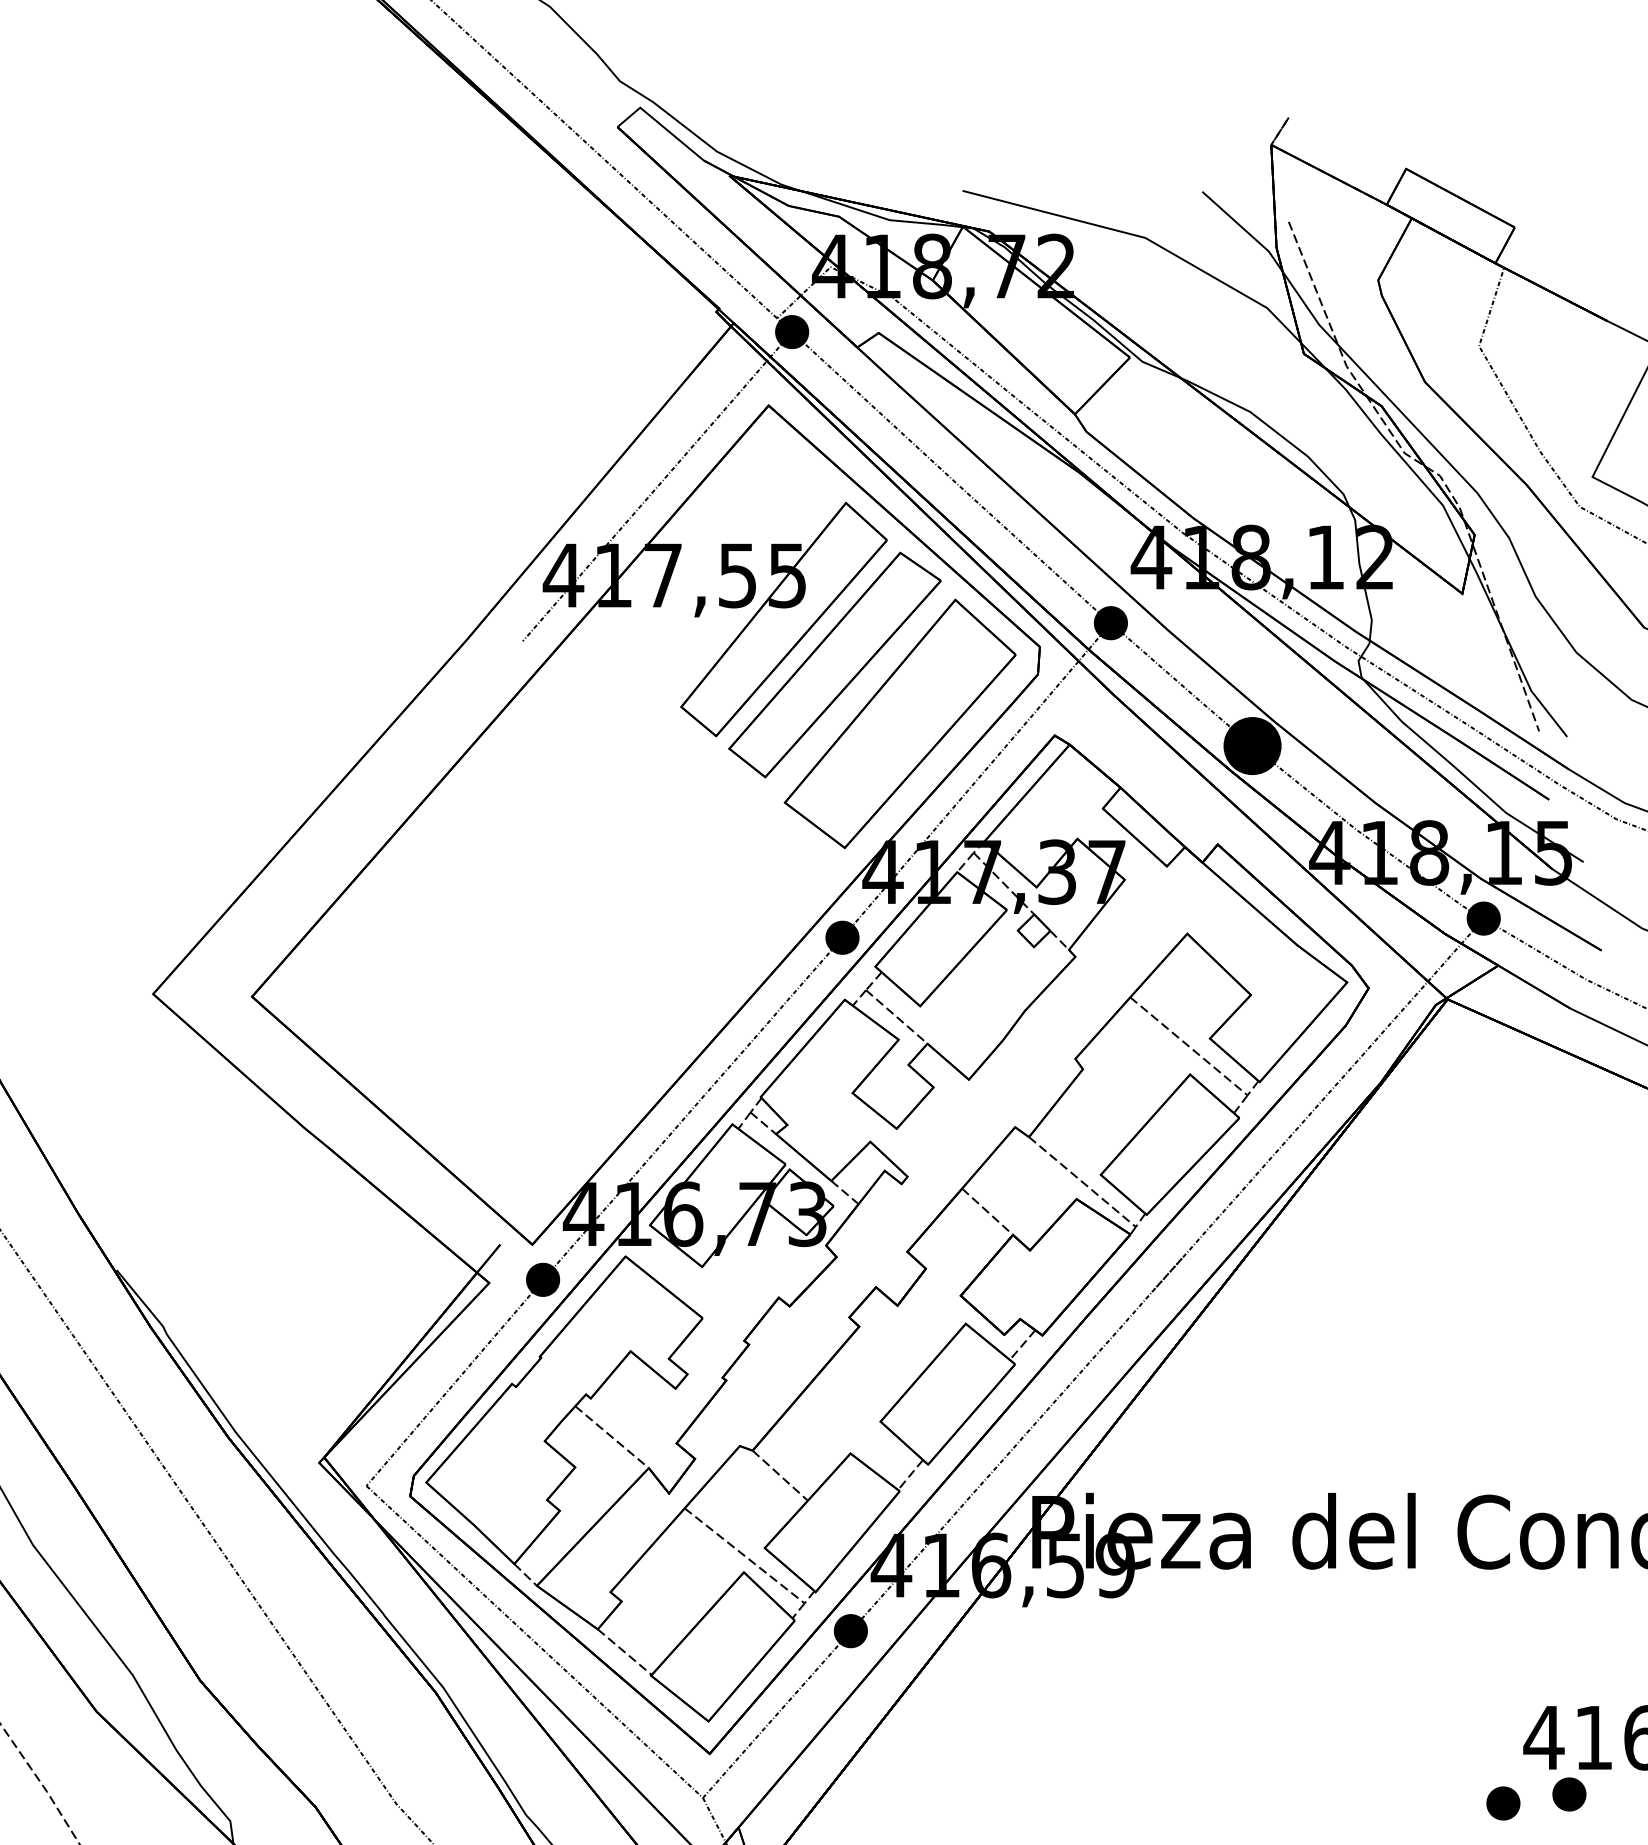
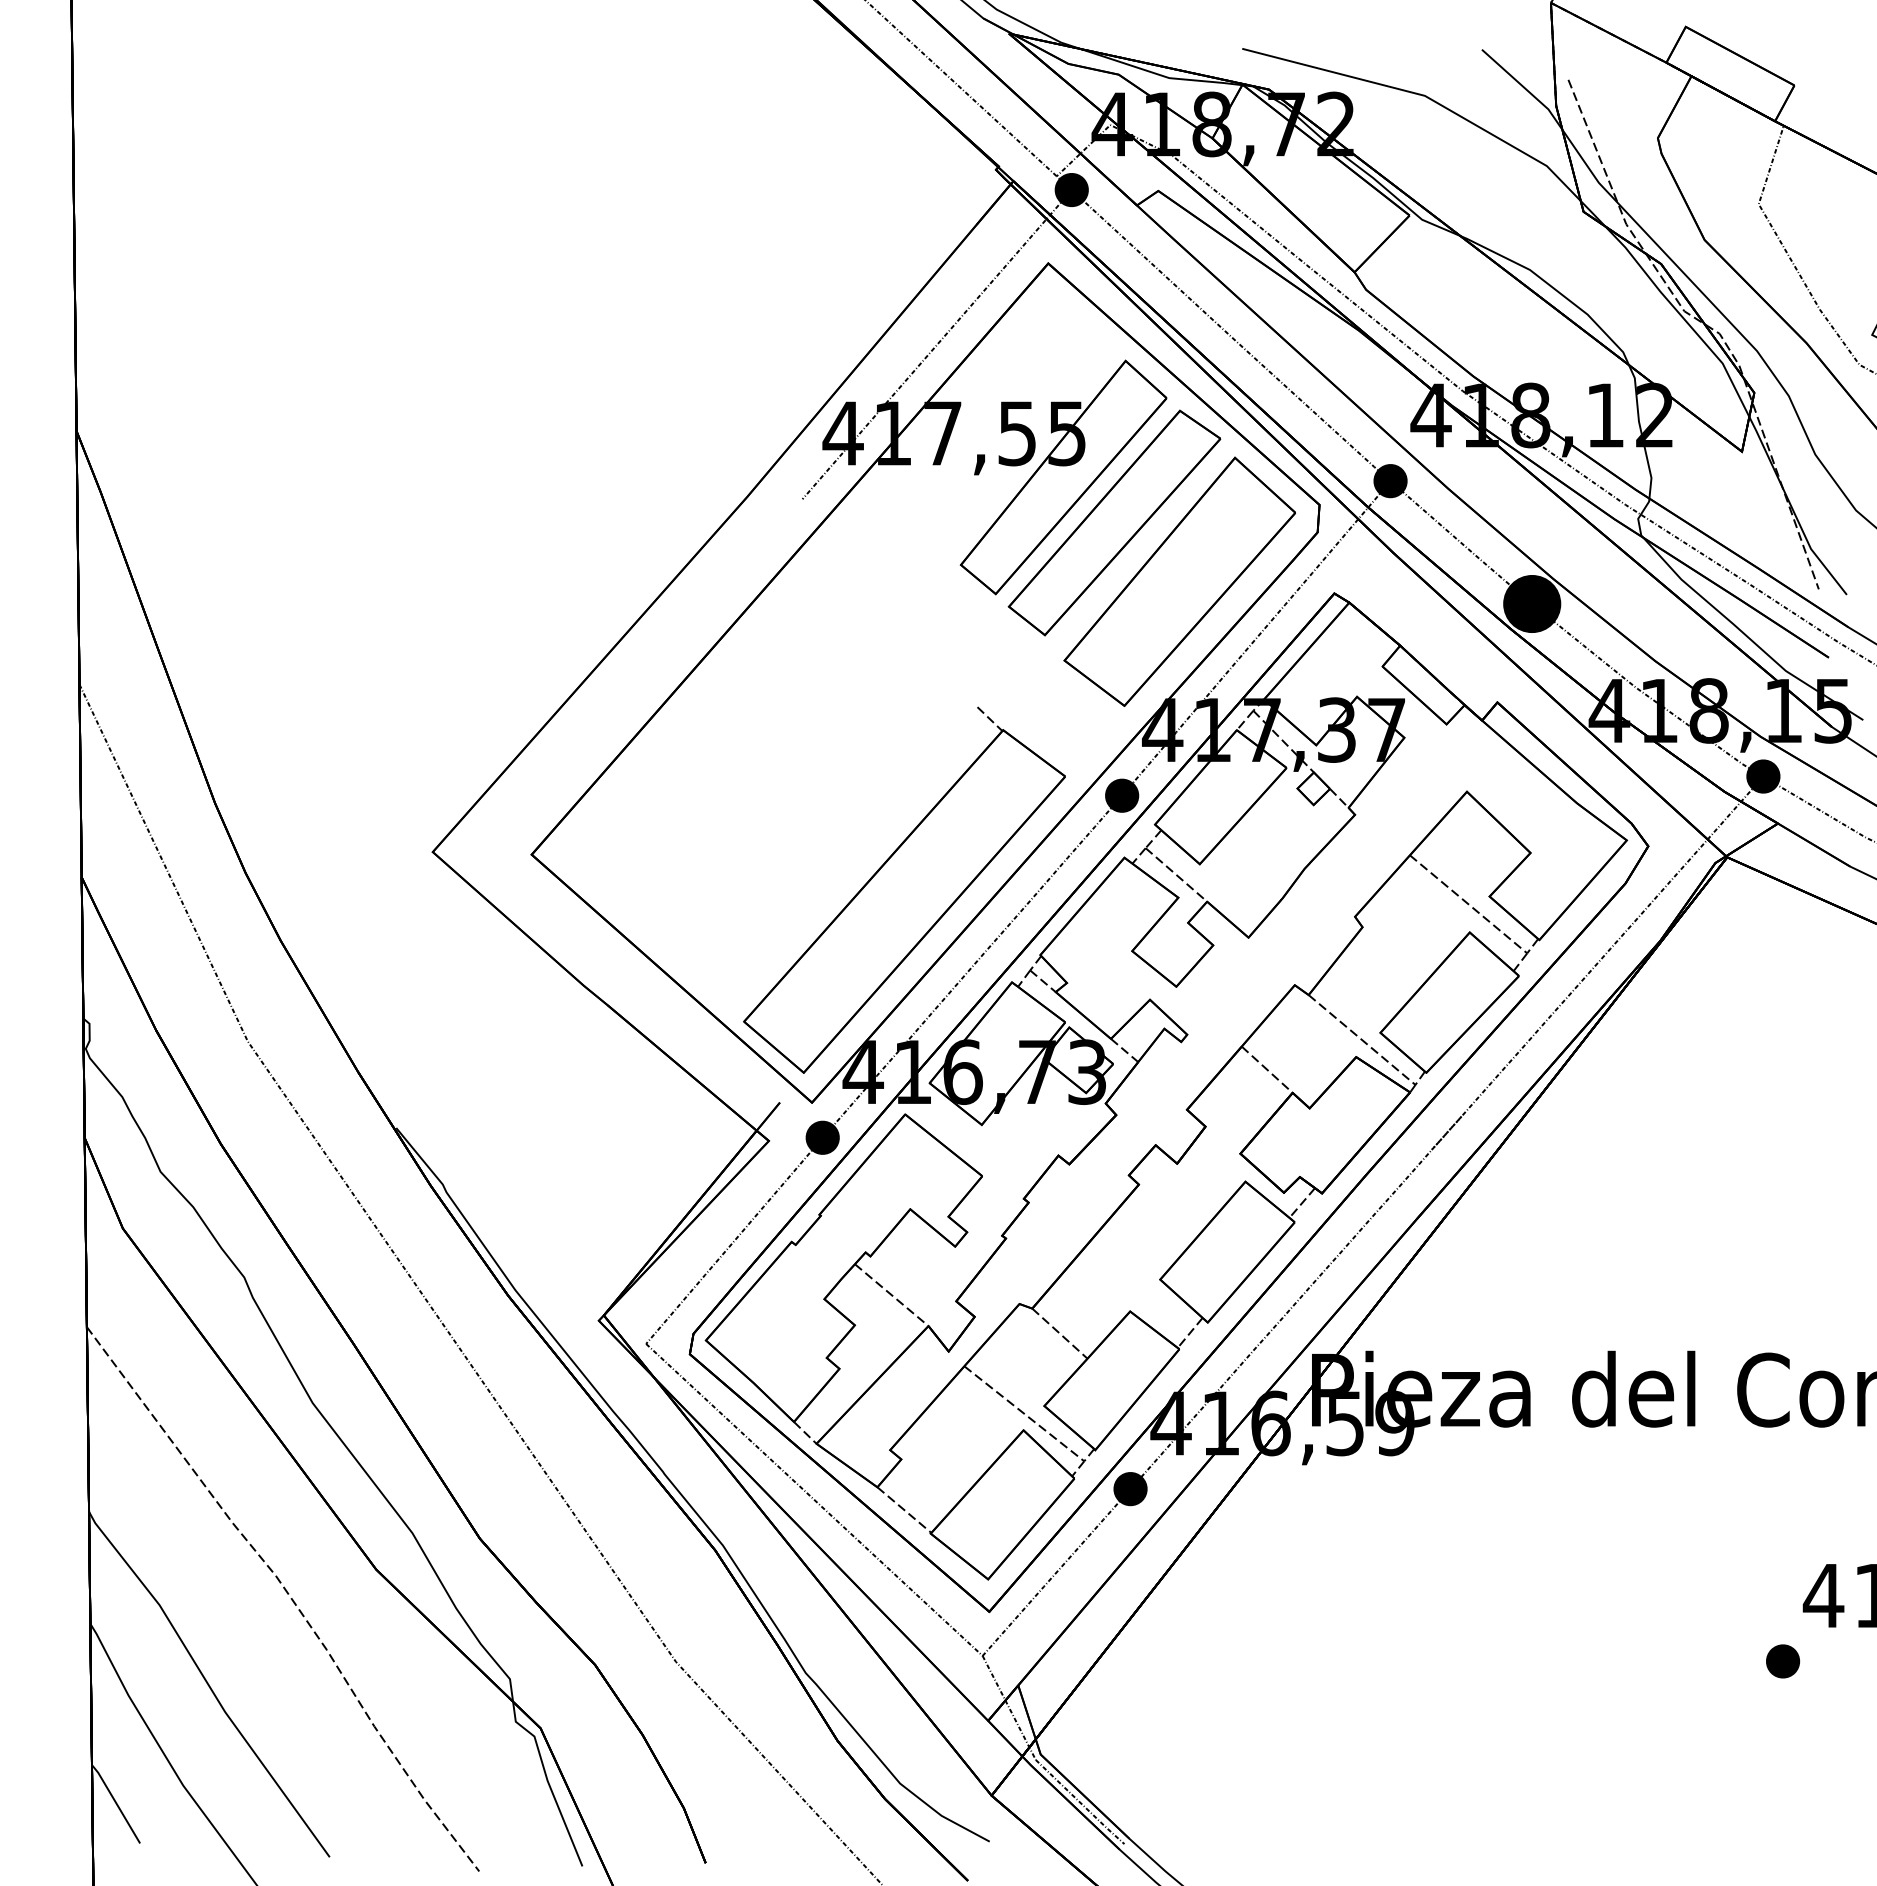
part: (624, 1031) -> (904, 889), added
part: (1569, 1794) -> (1849, 1652), removed

